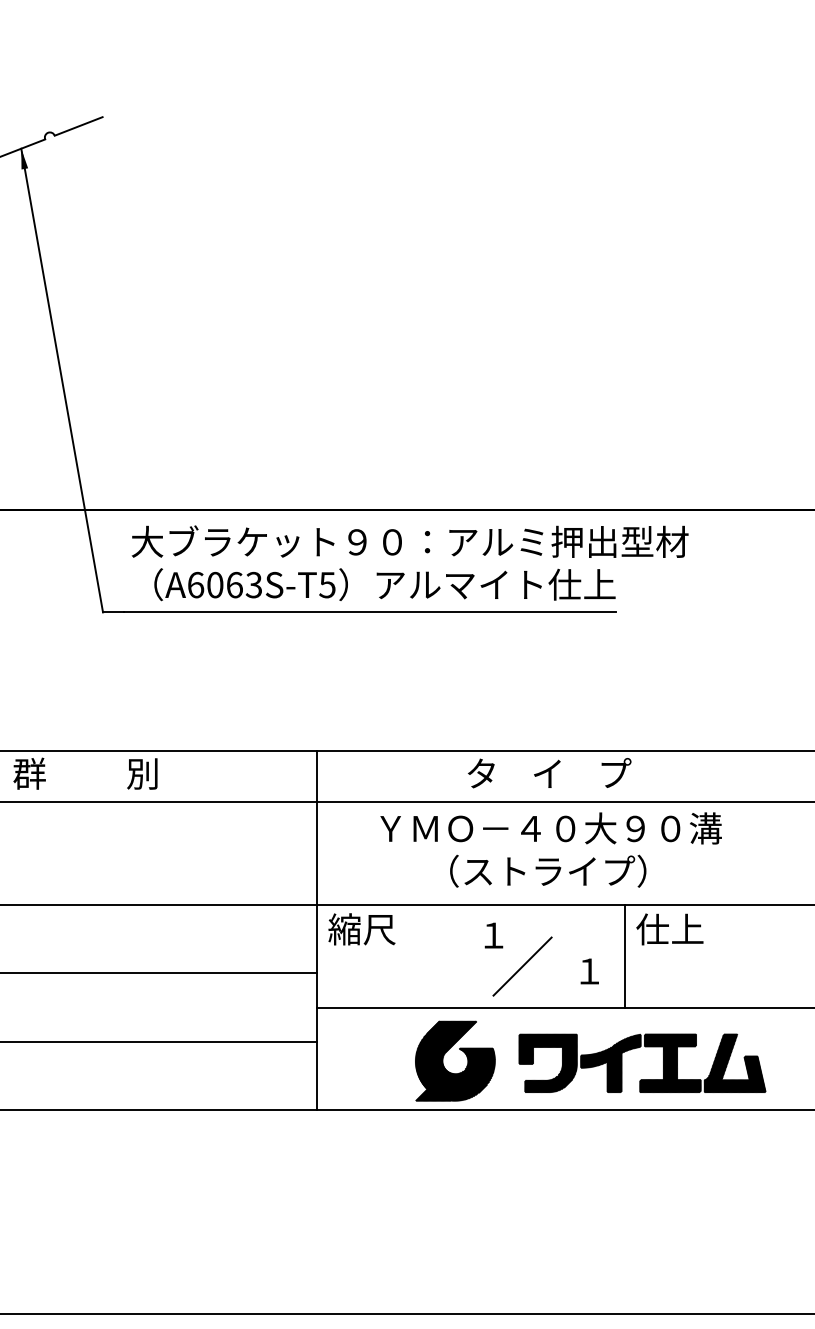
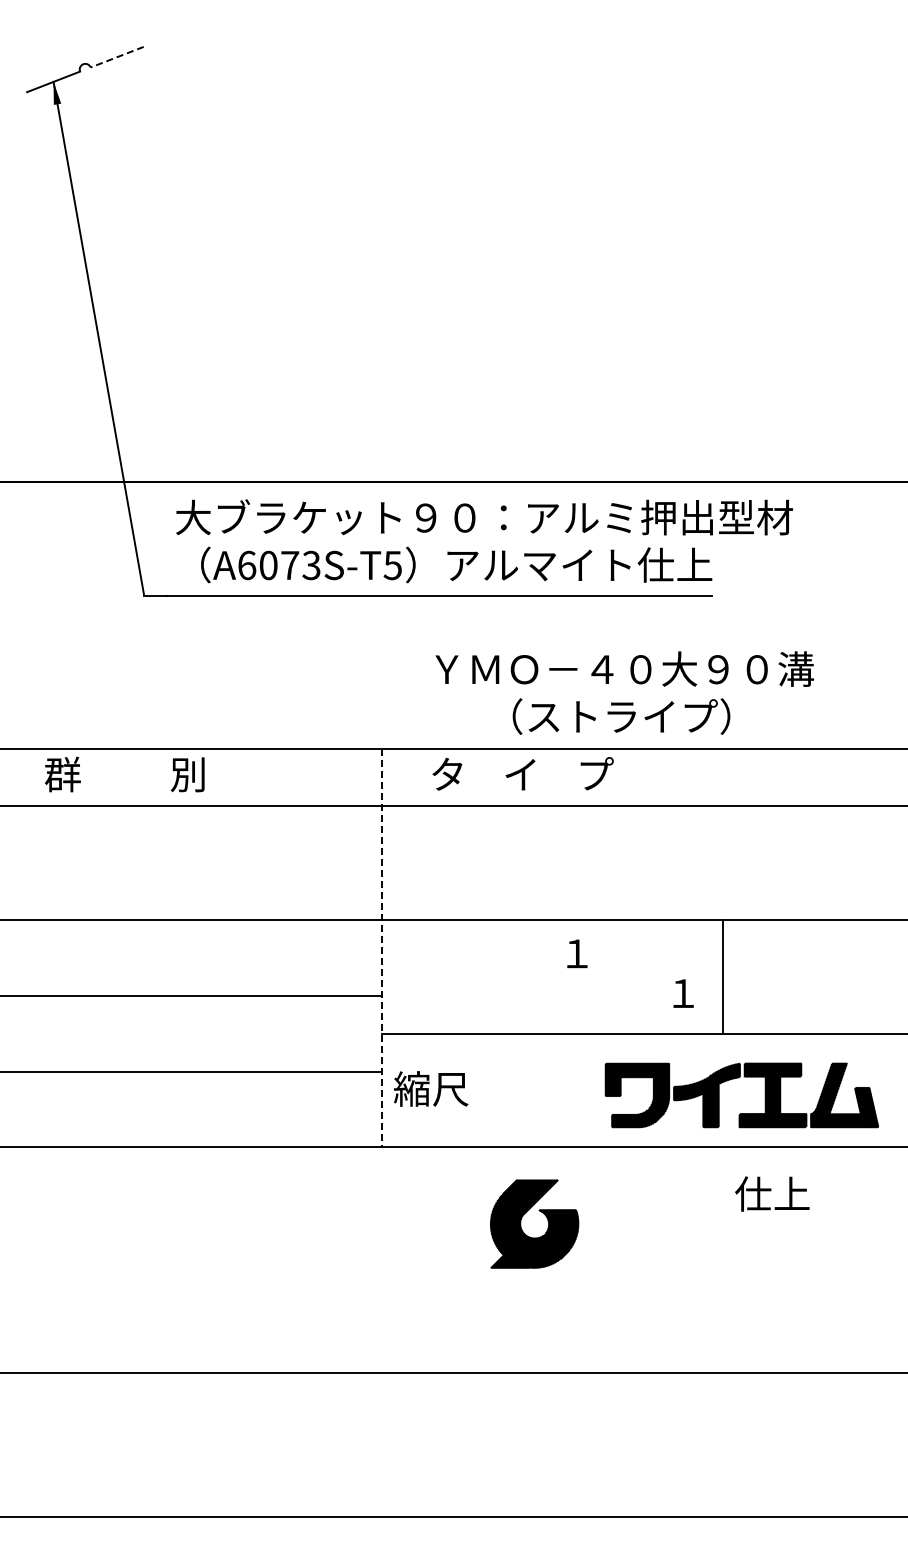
line: (78, 126) -> (116, 57), solid -> dashed
text: (235, 585) -> (290, 565), A6063S-T5 -> A6073S-T5
text: (549, 772) -> (522, 773), moved
text: (550, 849) -> (624, 692), moved
text: (362, 928) -> (431, 1088), moved
text: (670, 928) -> (772, 1193), moved
line: (317, 930) -> (381, 948), solid -> dashed
line: (522, 966) -> (608, 988), removed
part: (462, 1051) -> (542, 1213), moved

